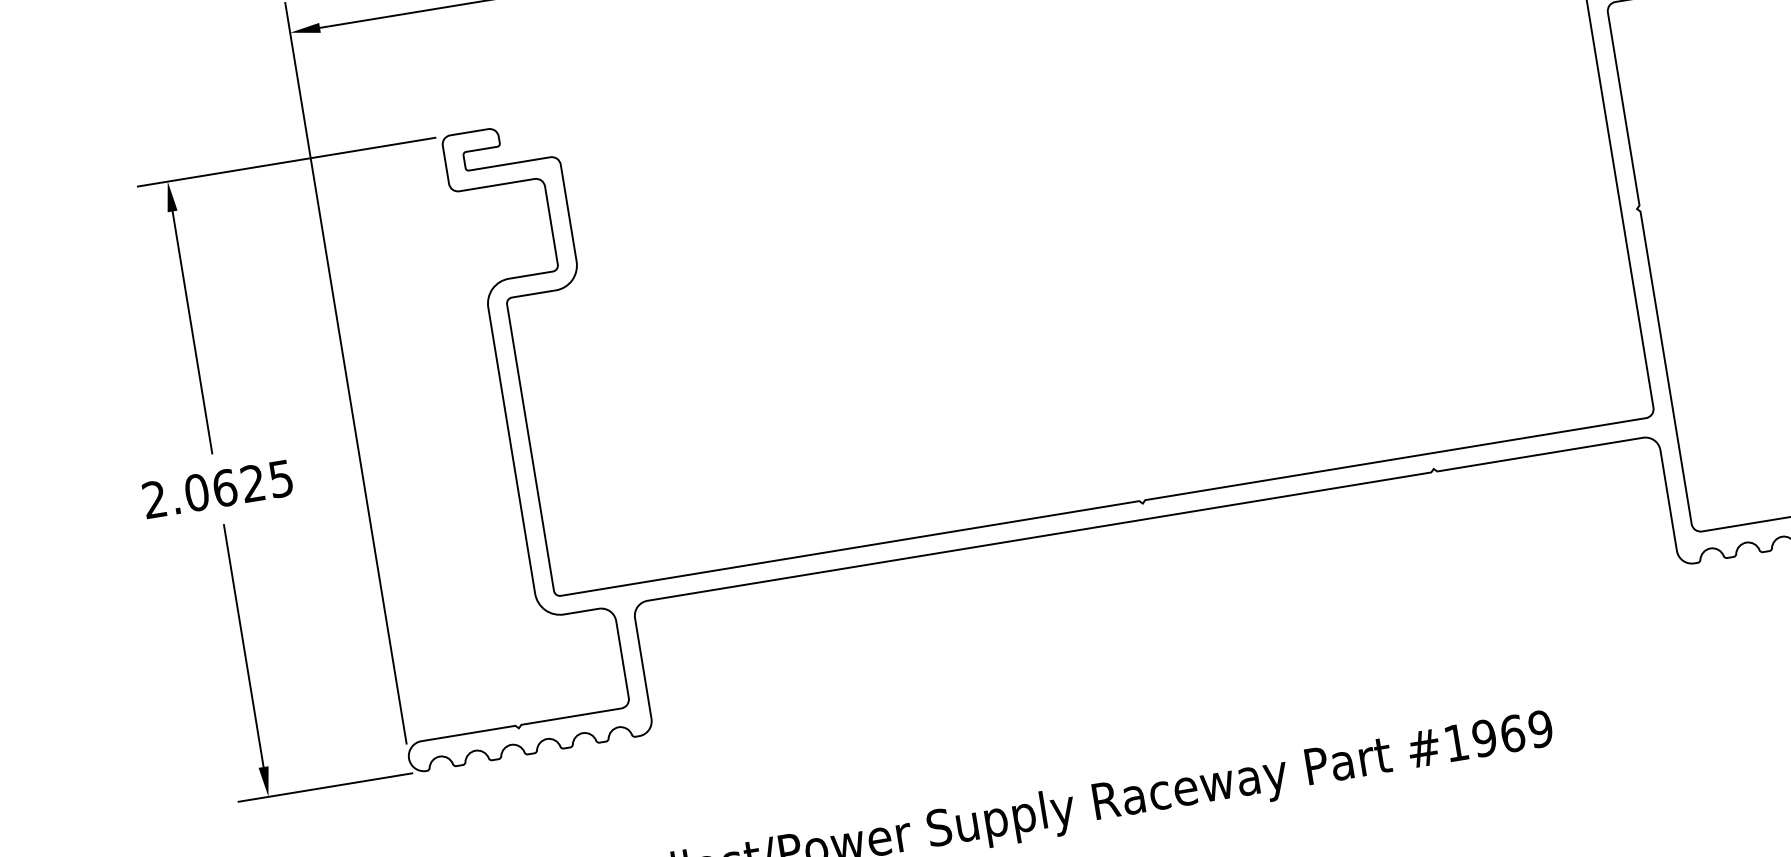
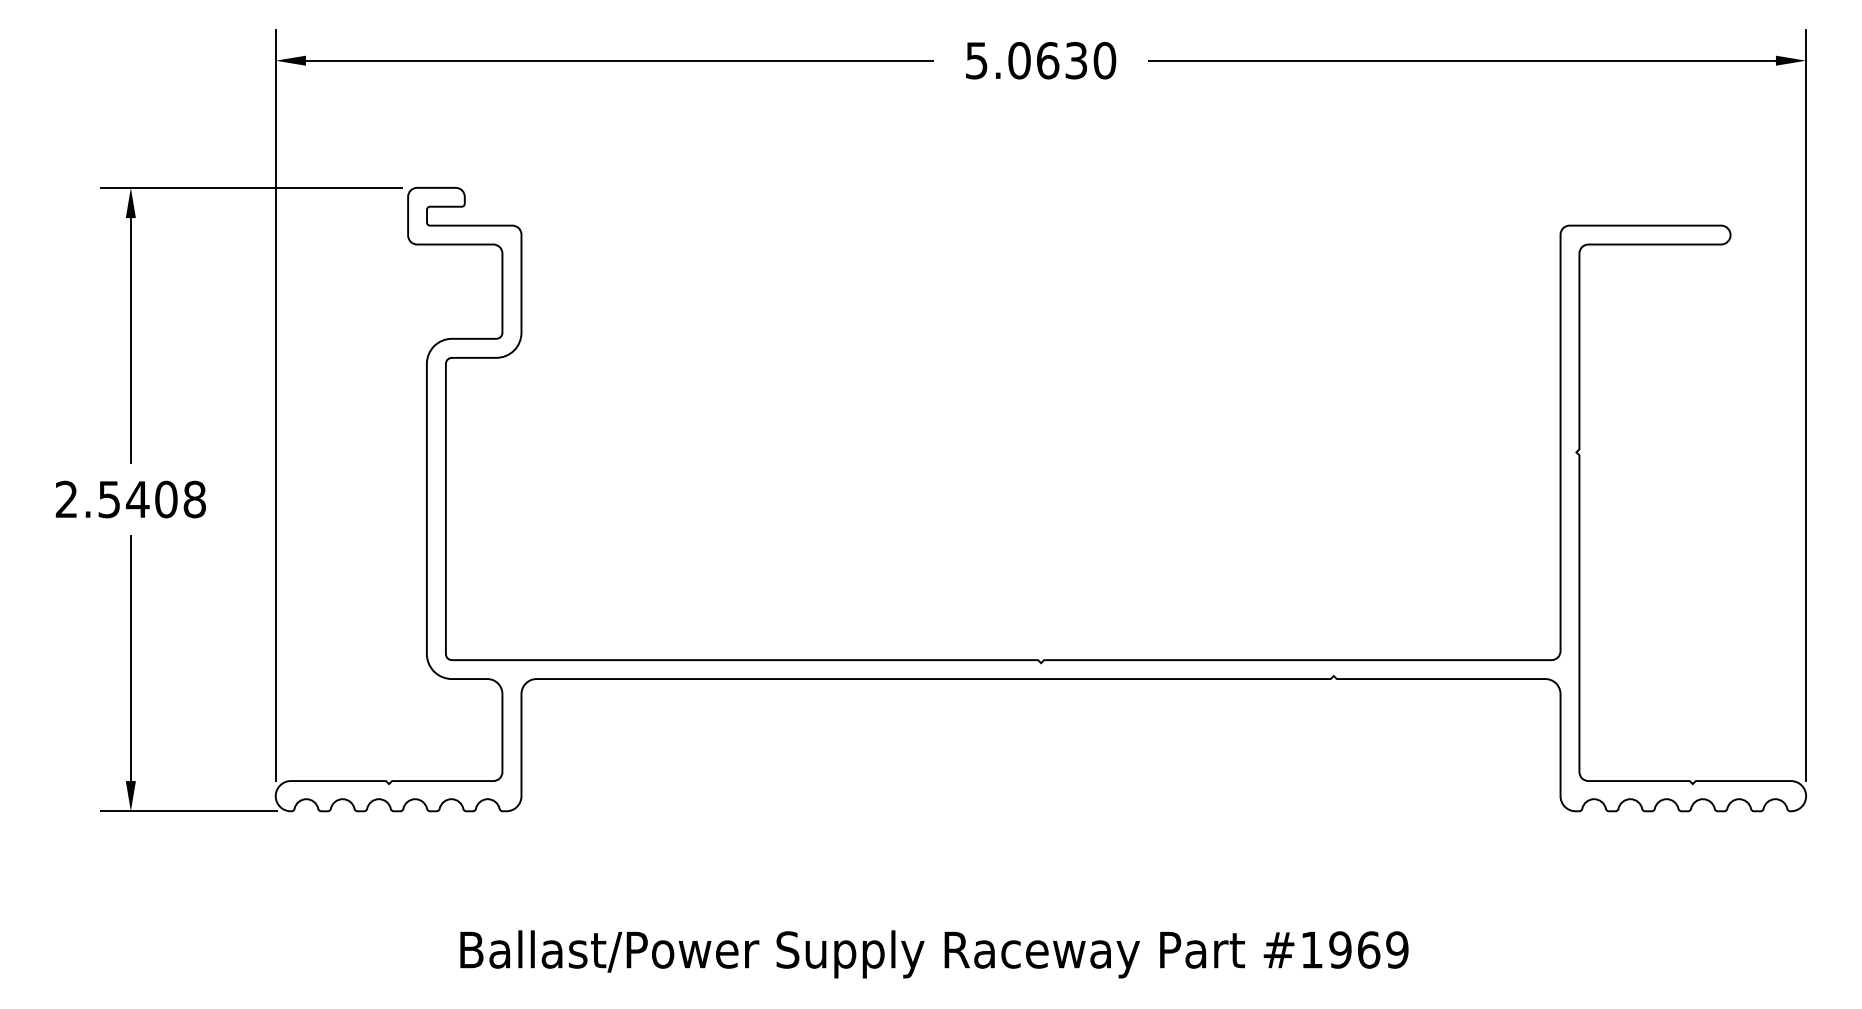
text: (239, 485) -> (152, 499), 2.0625 -> 2.5408

